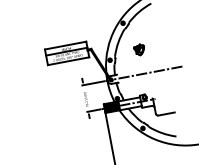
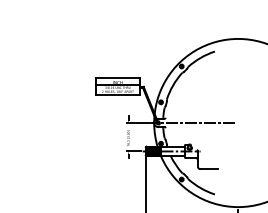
part: (139, 50) -> (193, 97), removed

